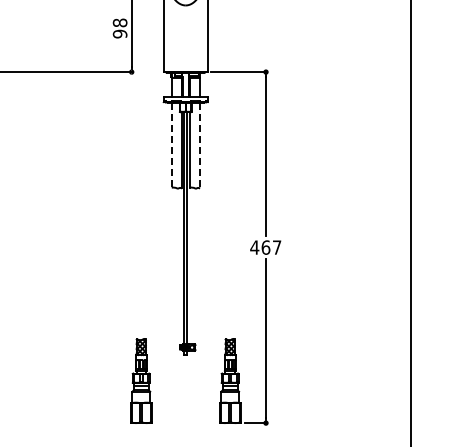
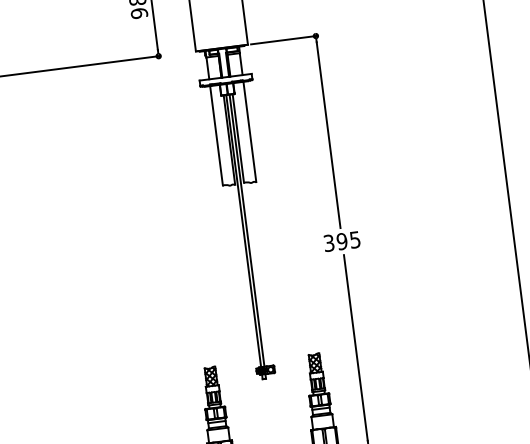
line: (171, 145) -> (216, 136), dashed -> solid
line: (200, 145) -> (250, 131), dashed -> solid
text: (265, 247) -> (341, 241), 467 -> 395

